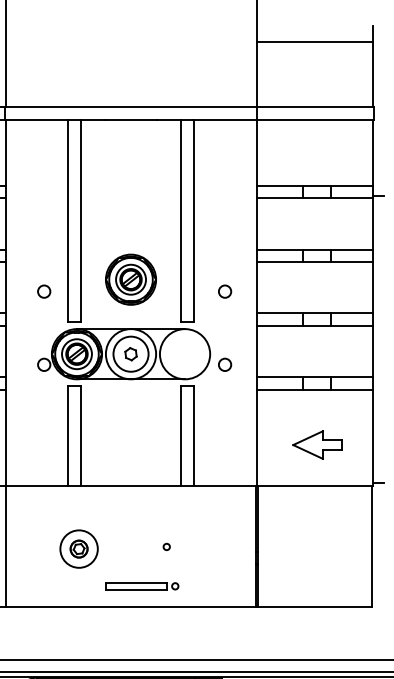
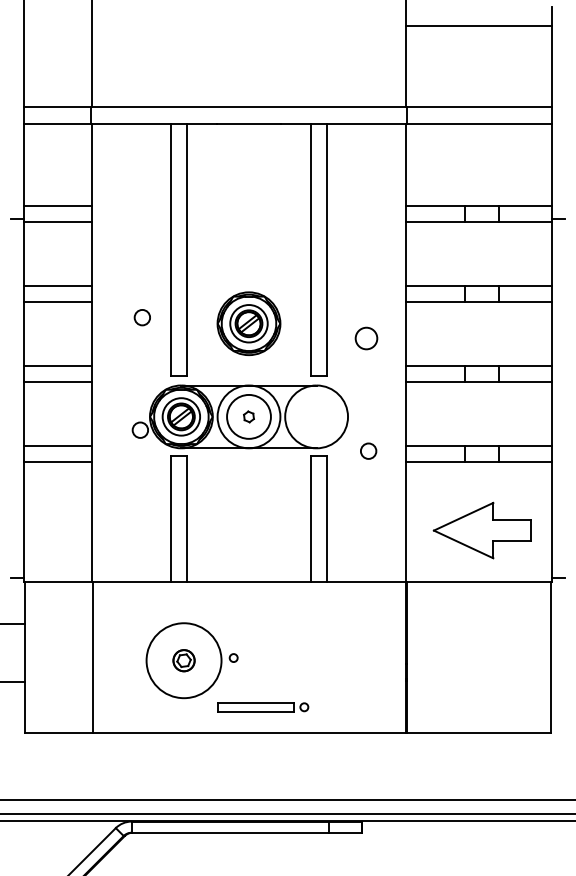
circle: (43, 291) -> (141, 317), moved
circle: (224, 291) -> (366, 338), size x1.4
part: (130, 353) -> (248, 416), size x0.7
circle: (224, 364) -> (368, 450), moved
part: (316, 445) -> (481, 530), size x1.6
circle: (166, 546) -> (233, 657), moved
circle: (78, 548) -> (183, 660), size x1.6

